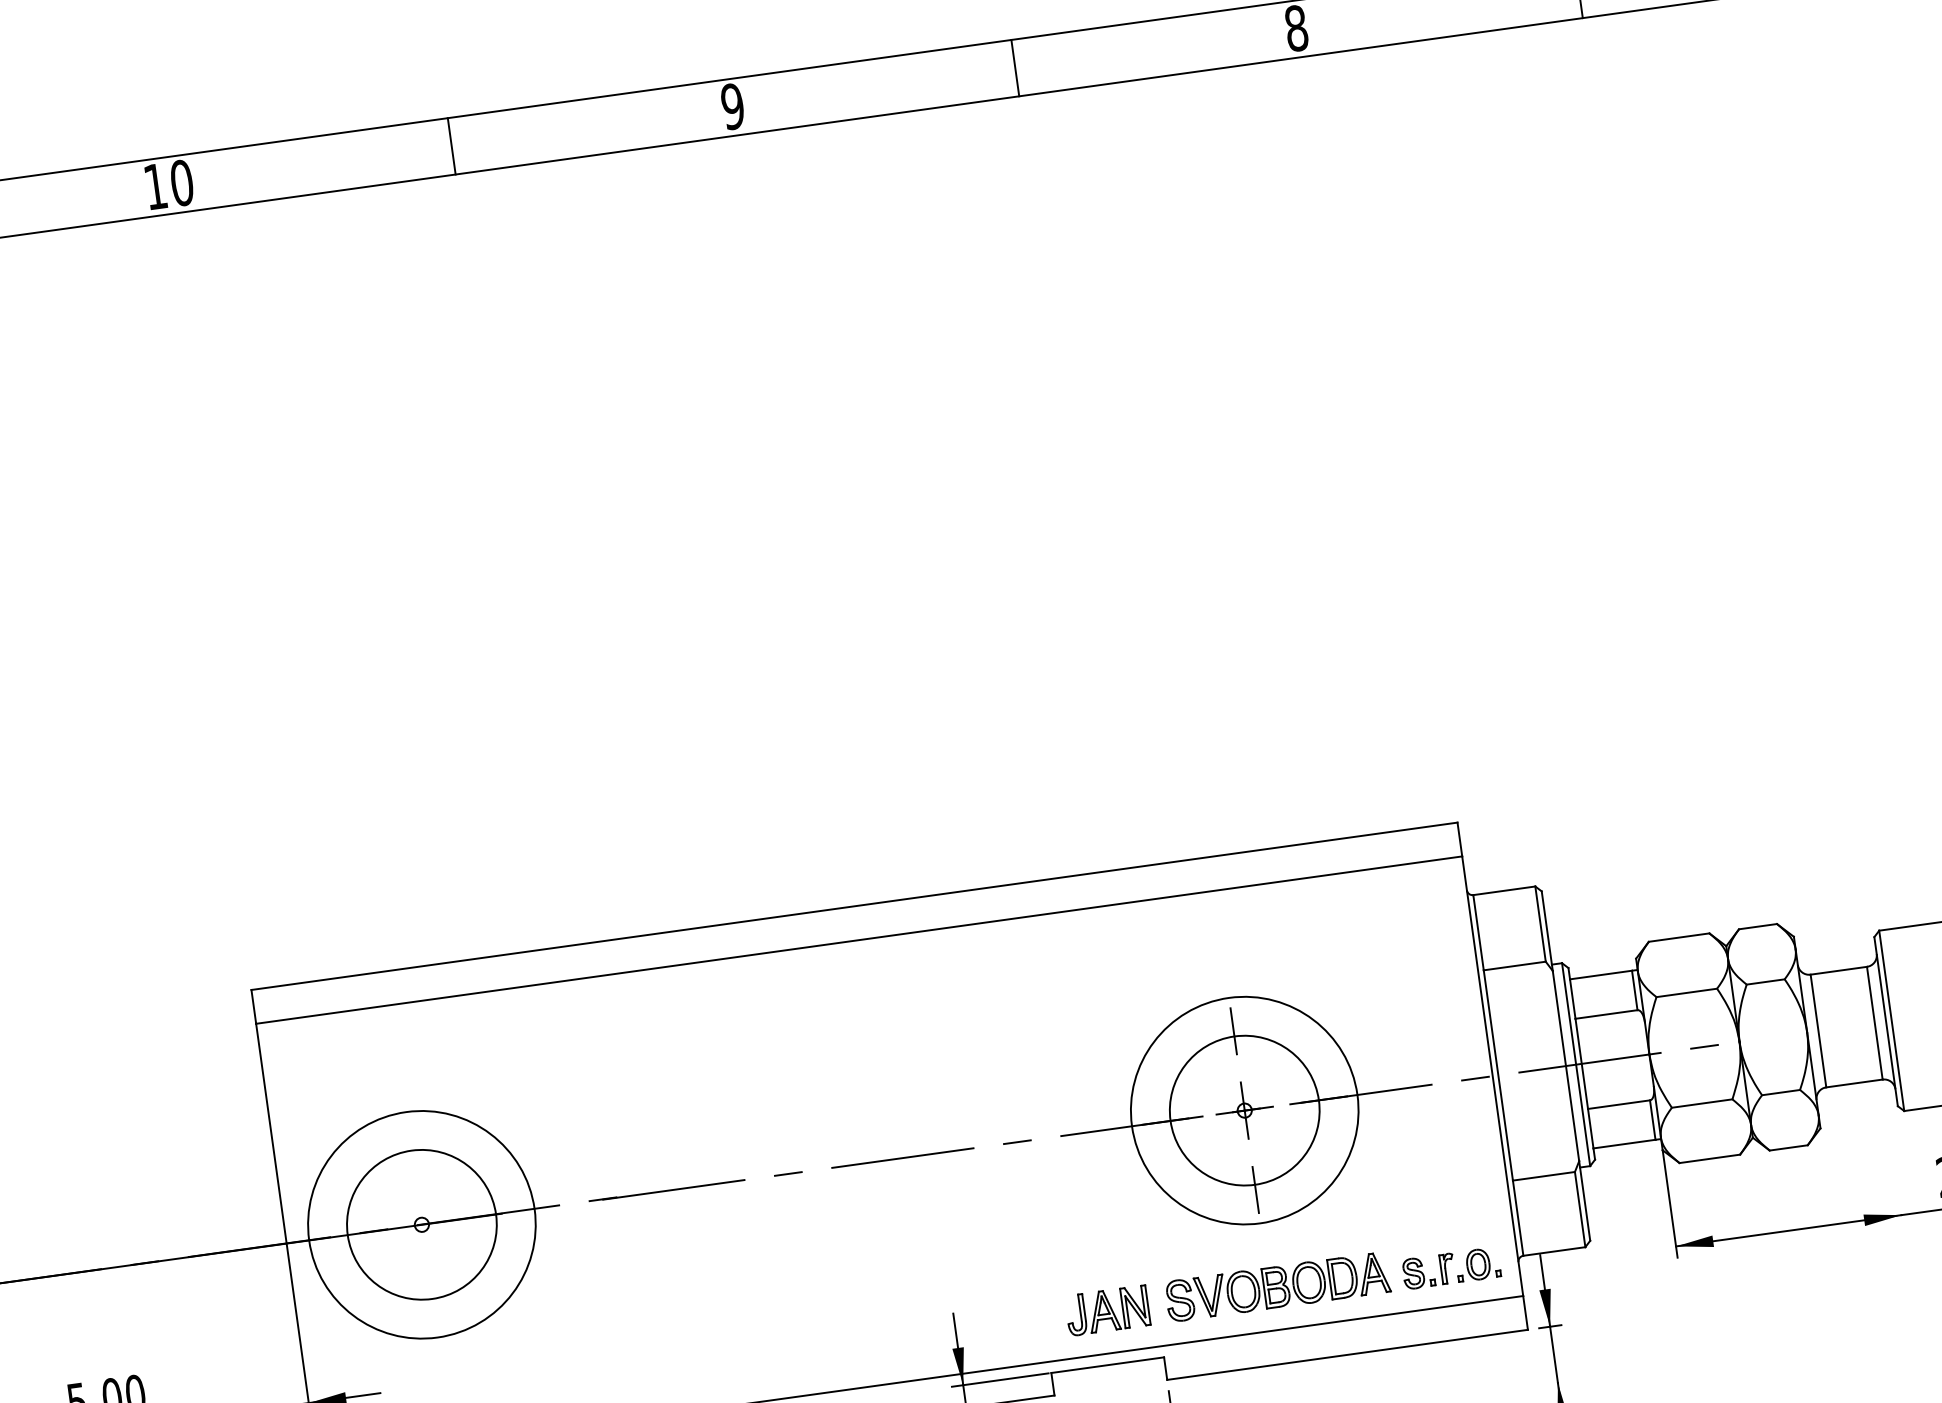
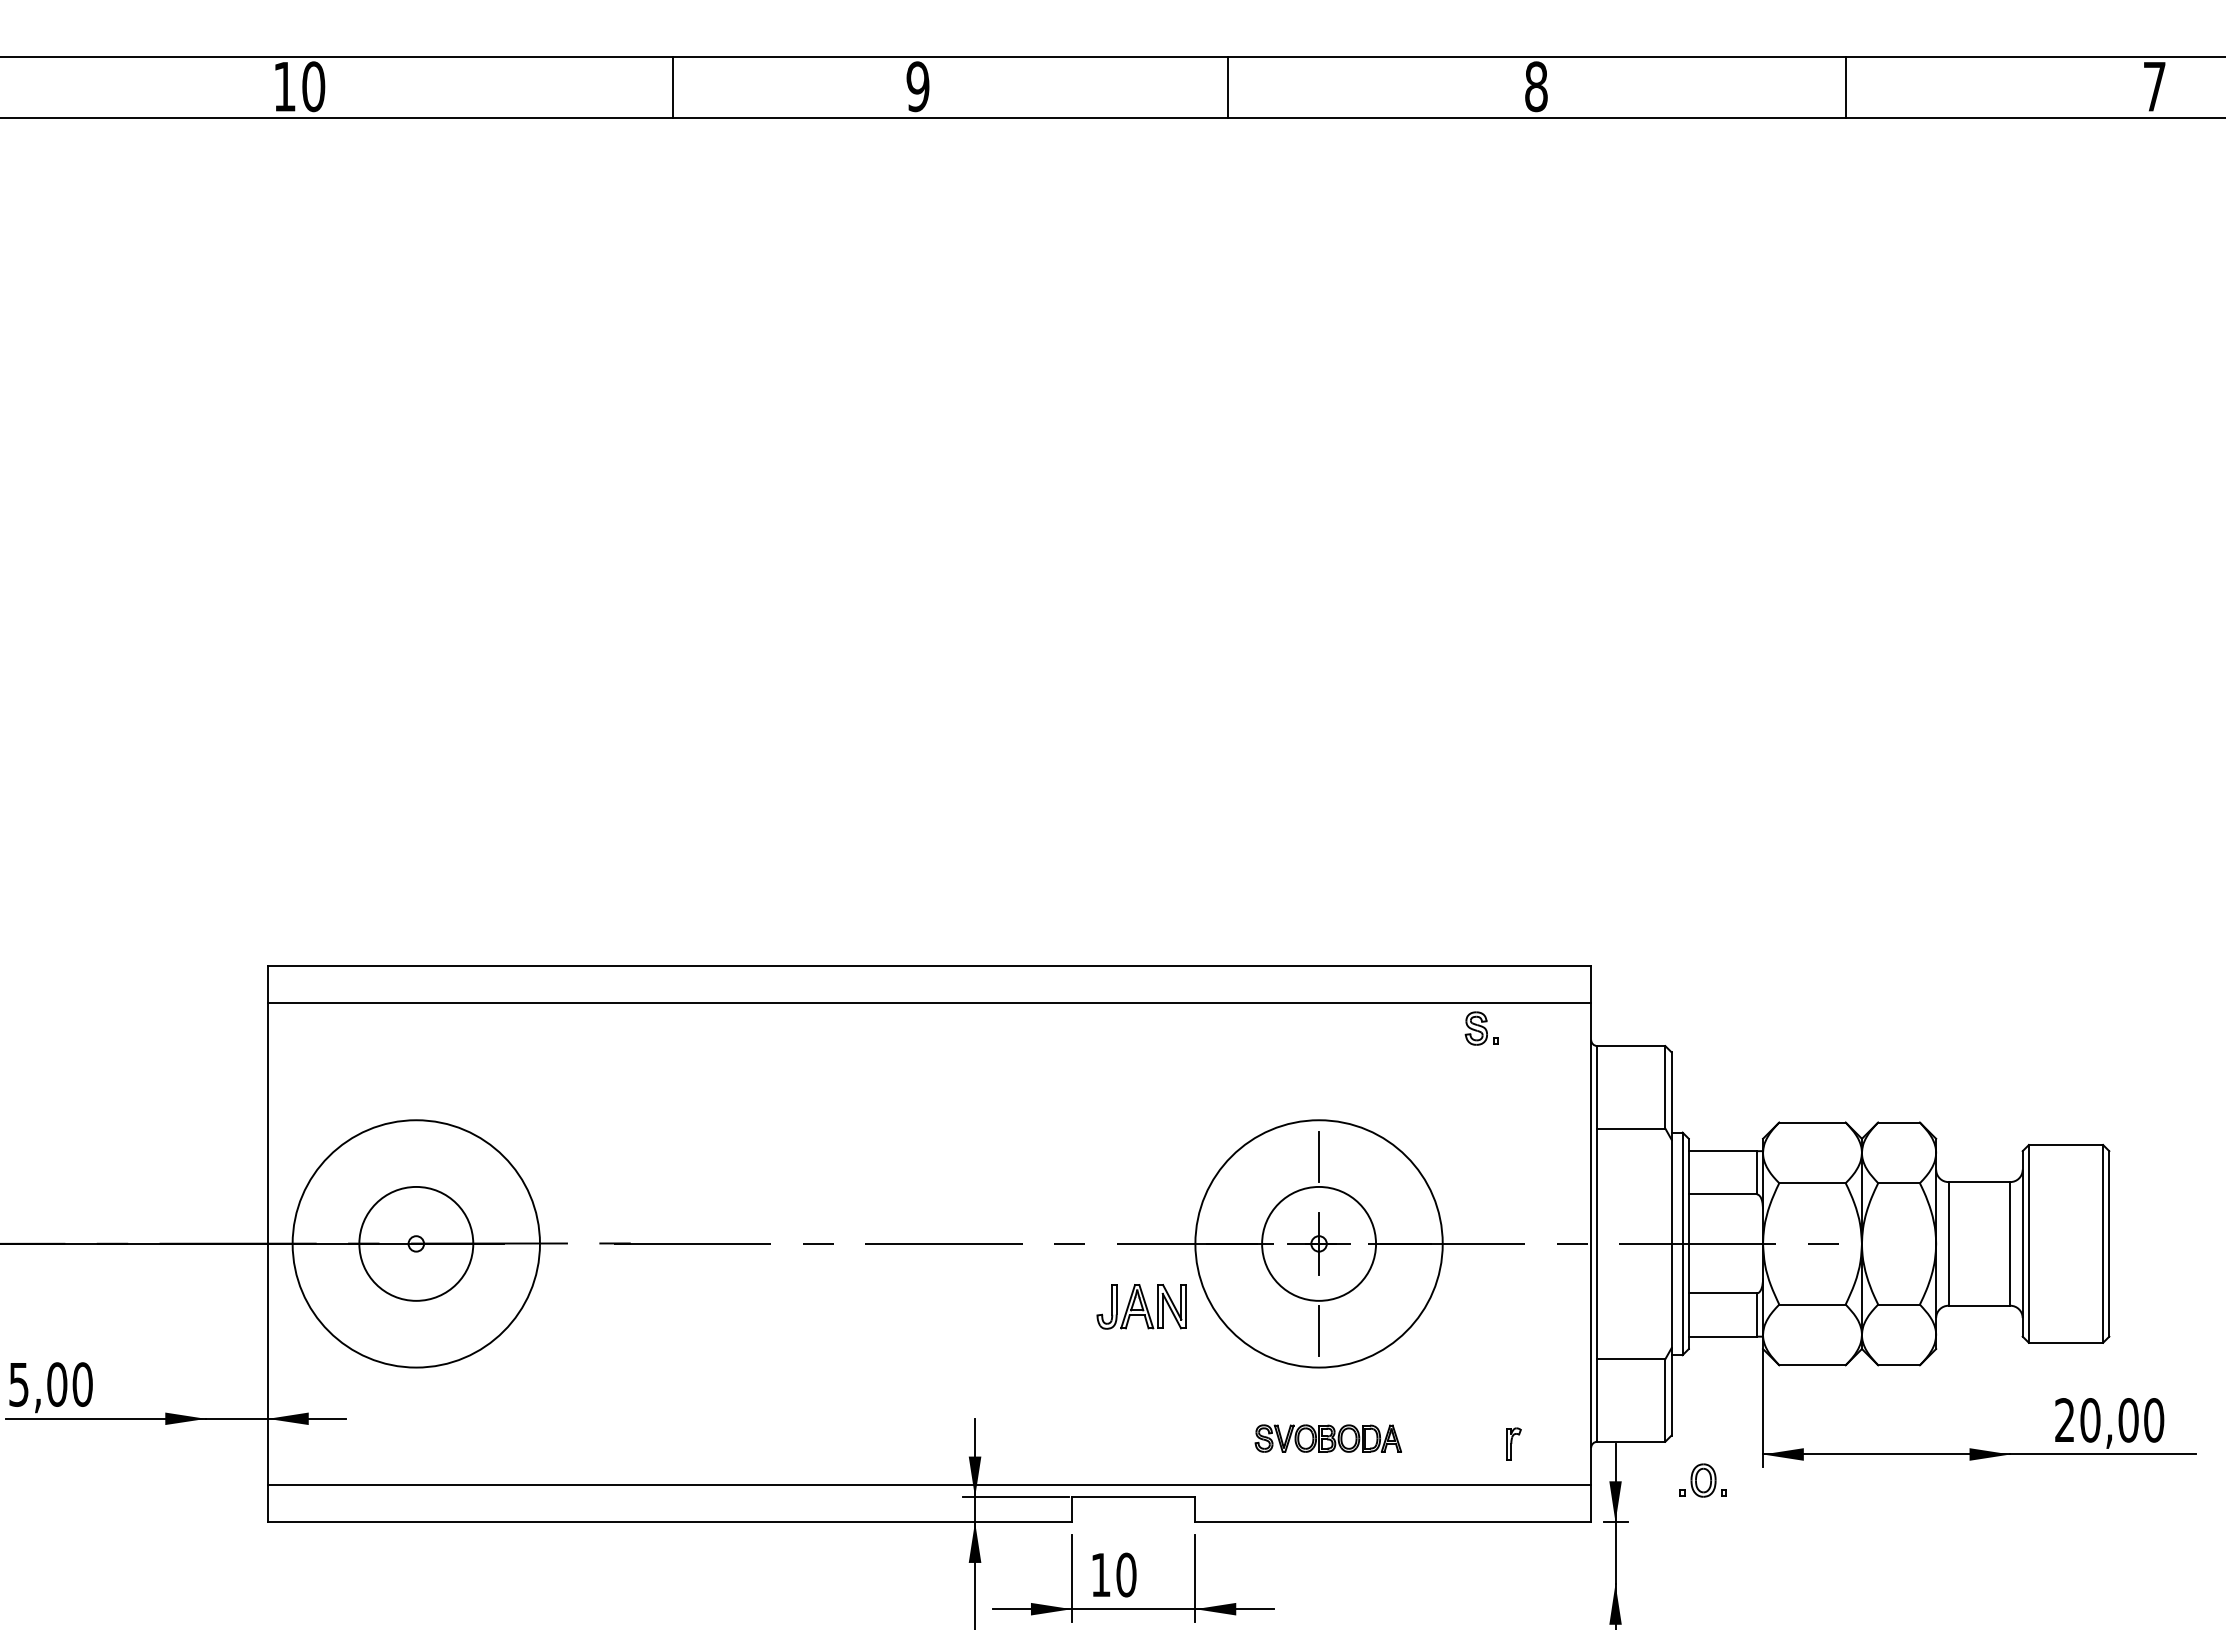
line: (451, 146) -> (672, 87), moved
circle: (1244, 1110) -> (1318, 1243), size x0.7
circle: (421, 1224) -> (415, 1243), size x0.7
part: (1477, 1264) -> (1702, 1480), moved
part: (1418, 1272) -> (1481, 1028), moved
part: (1277, 1286) -> (1328, 1438), size x0.6
part: (1107, 1310) -> (1141, 1306), moved

